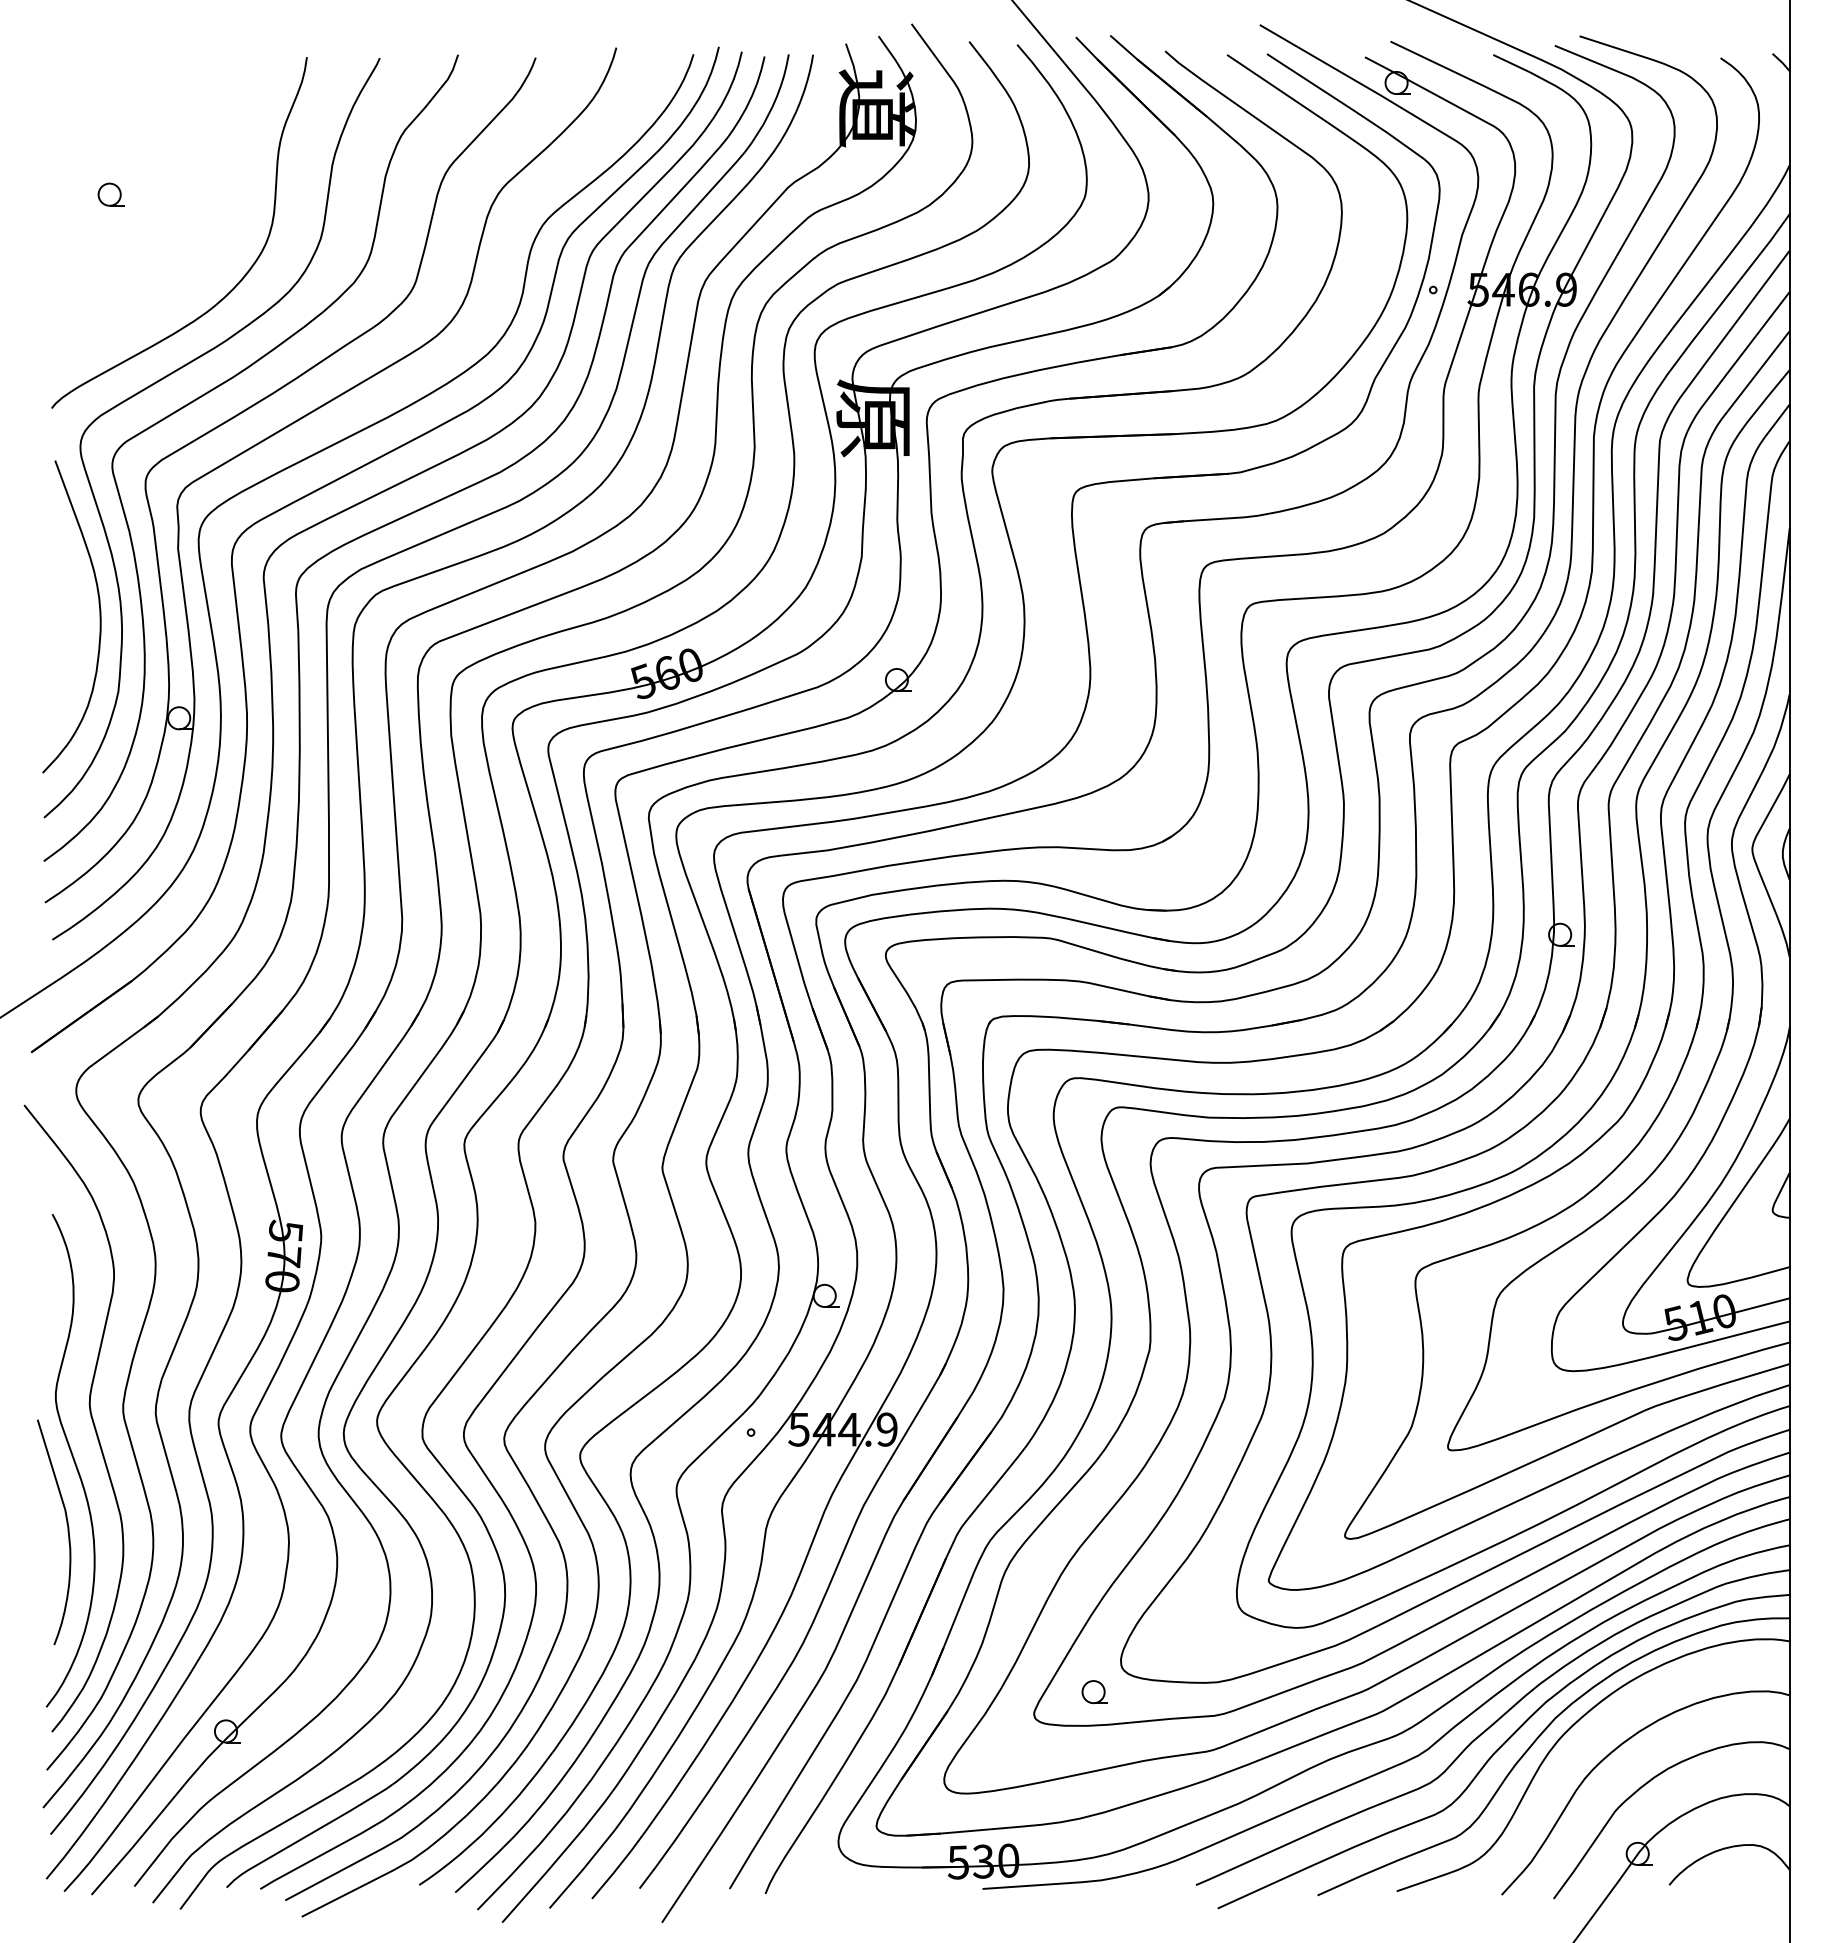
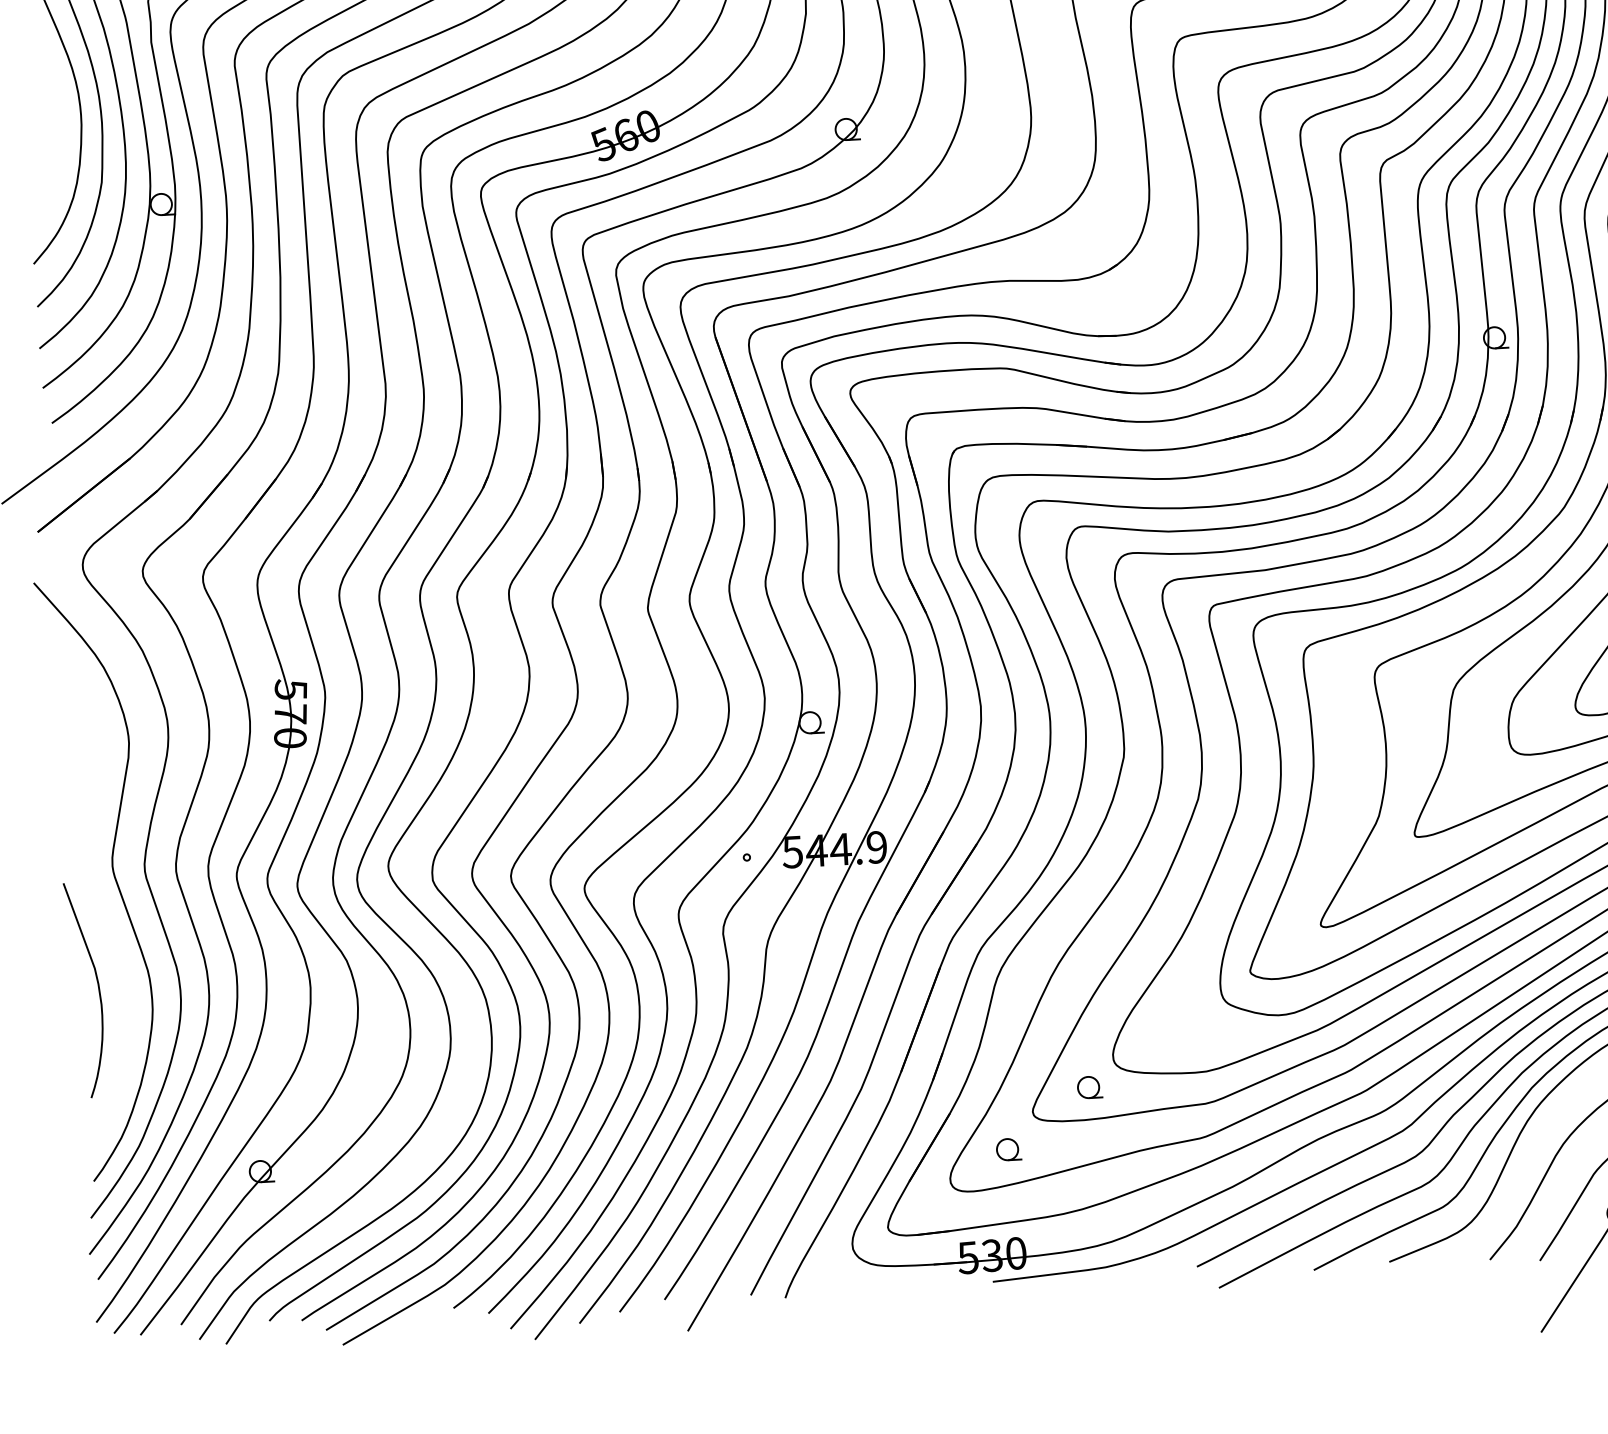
curve: (72, 1458) -> (98, 918), removed
part: (1006, 1752) -> (1008, 1149), added

